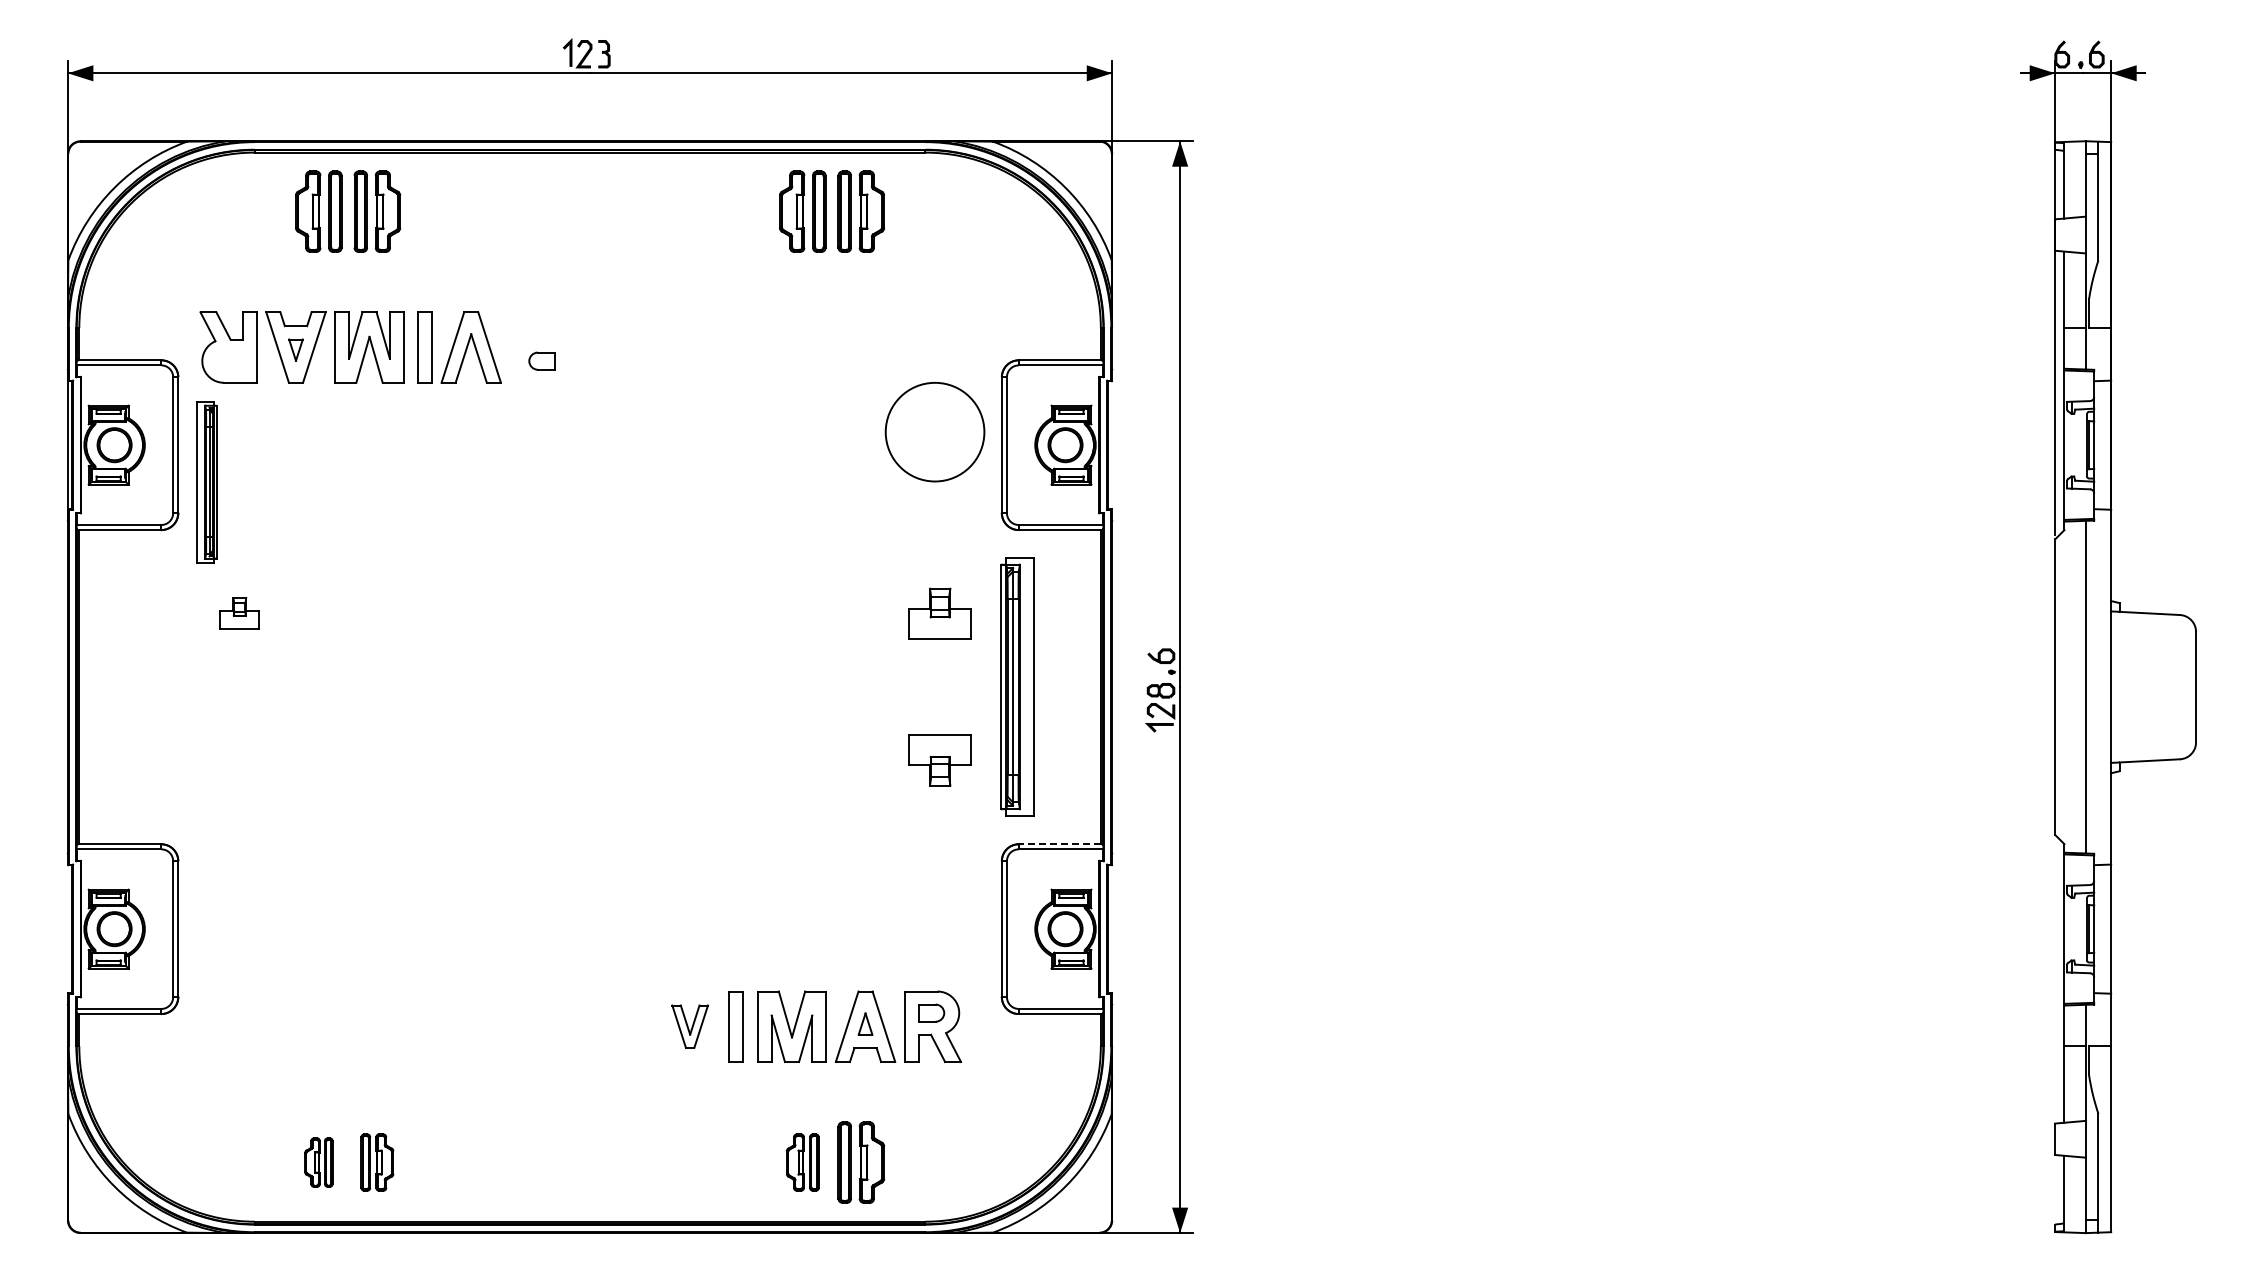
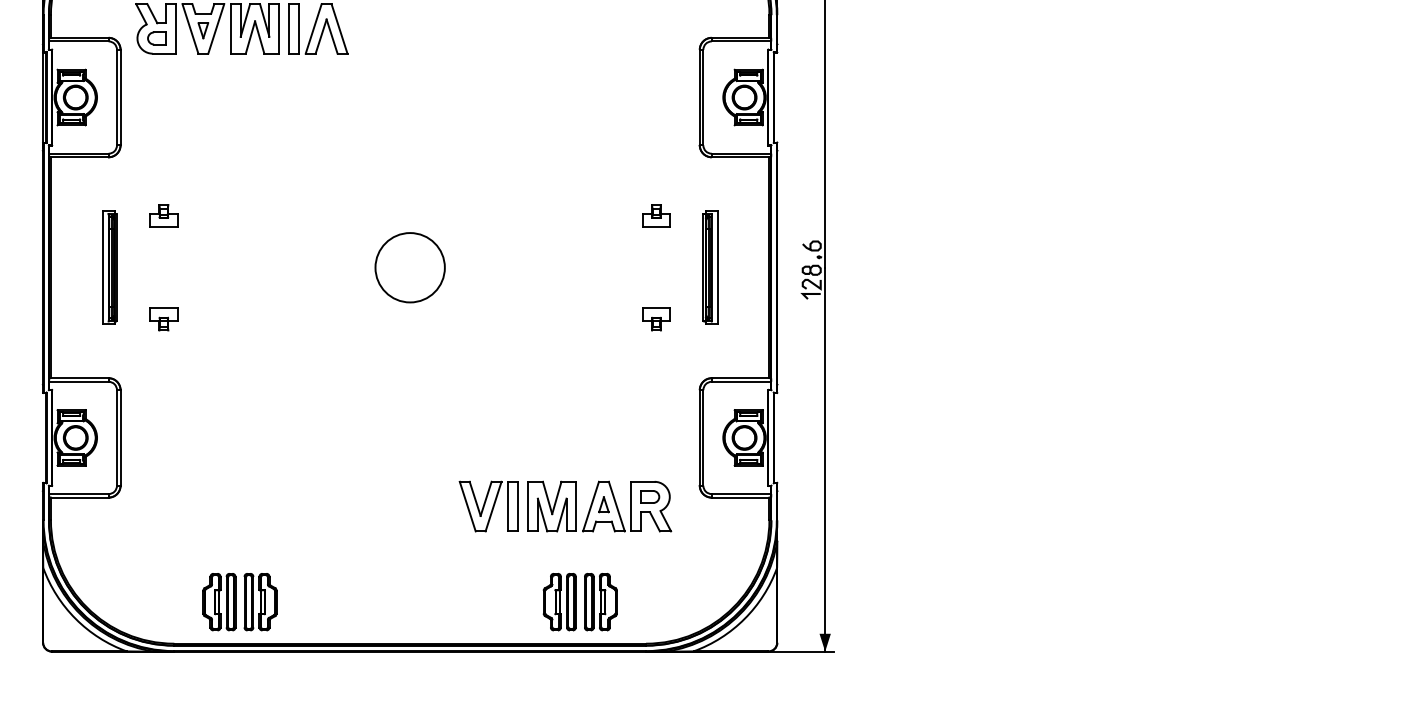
part: (541, 360) -> (156, 38), moved
circle: (934, 432) -> (409, 267), moved
part: (206, 482) -> (109, 267), moved
part: (940, 613) -> (656, 215), size x0.62
part: (1016, 687) -> (710, 267), size x0.62
part: (239, 760) -> (163, 319), added
part: (940, 760) -> (656, 319), size x0.62
line: (1059, 844) -> (740, 378), dashed -> solid
part: (689, 1026) -> (480, 506), size x1.67
part: (318, 1162) -> (219, 602), size x1.67
part: (377, 1162) -> (260, 602), size x1.43
part: (802, 1162) -> (559, 602), size x1.43

